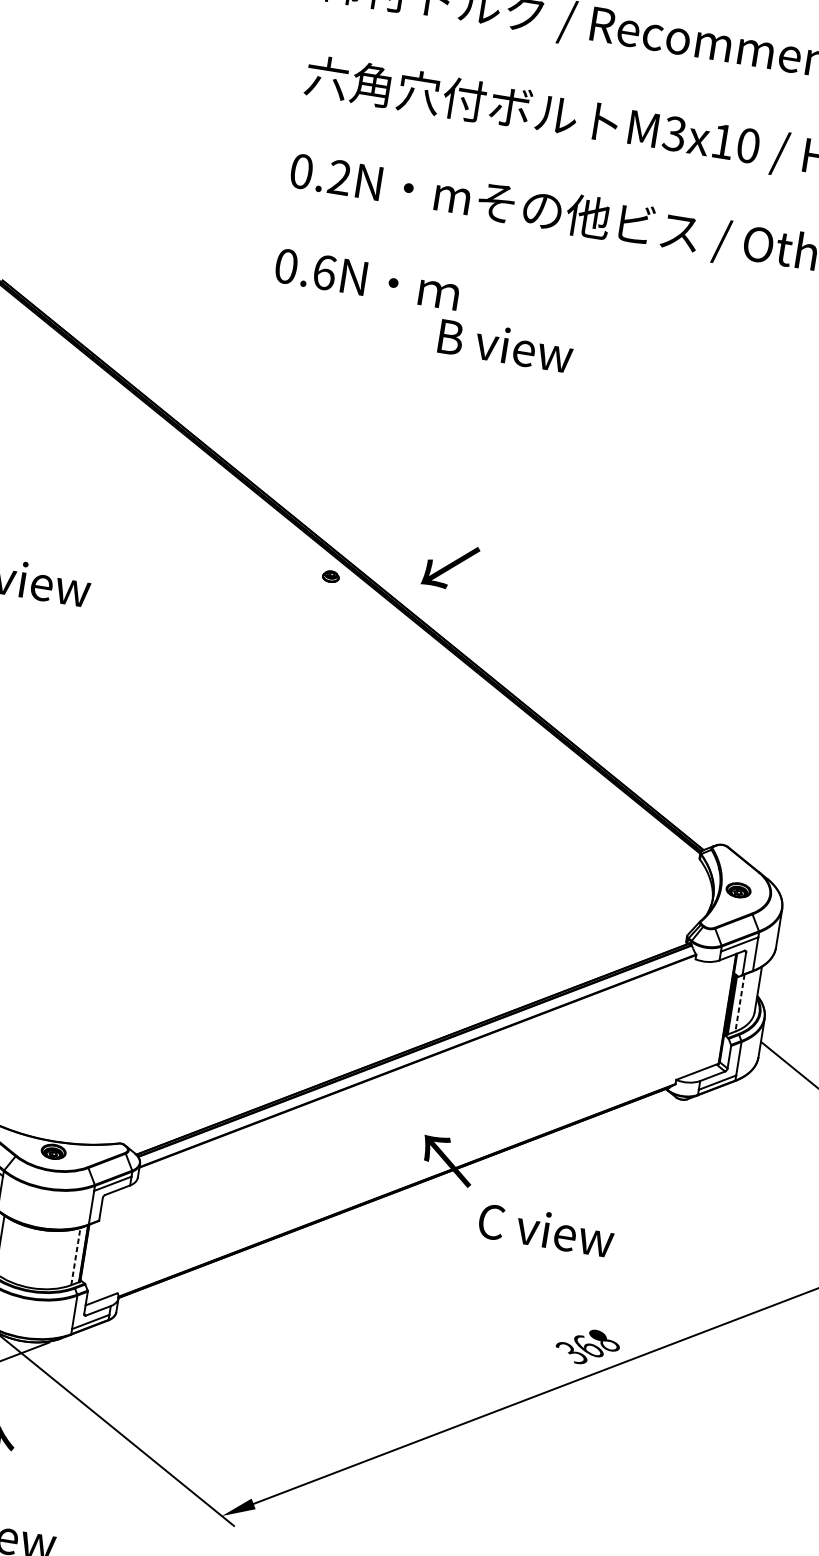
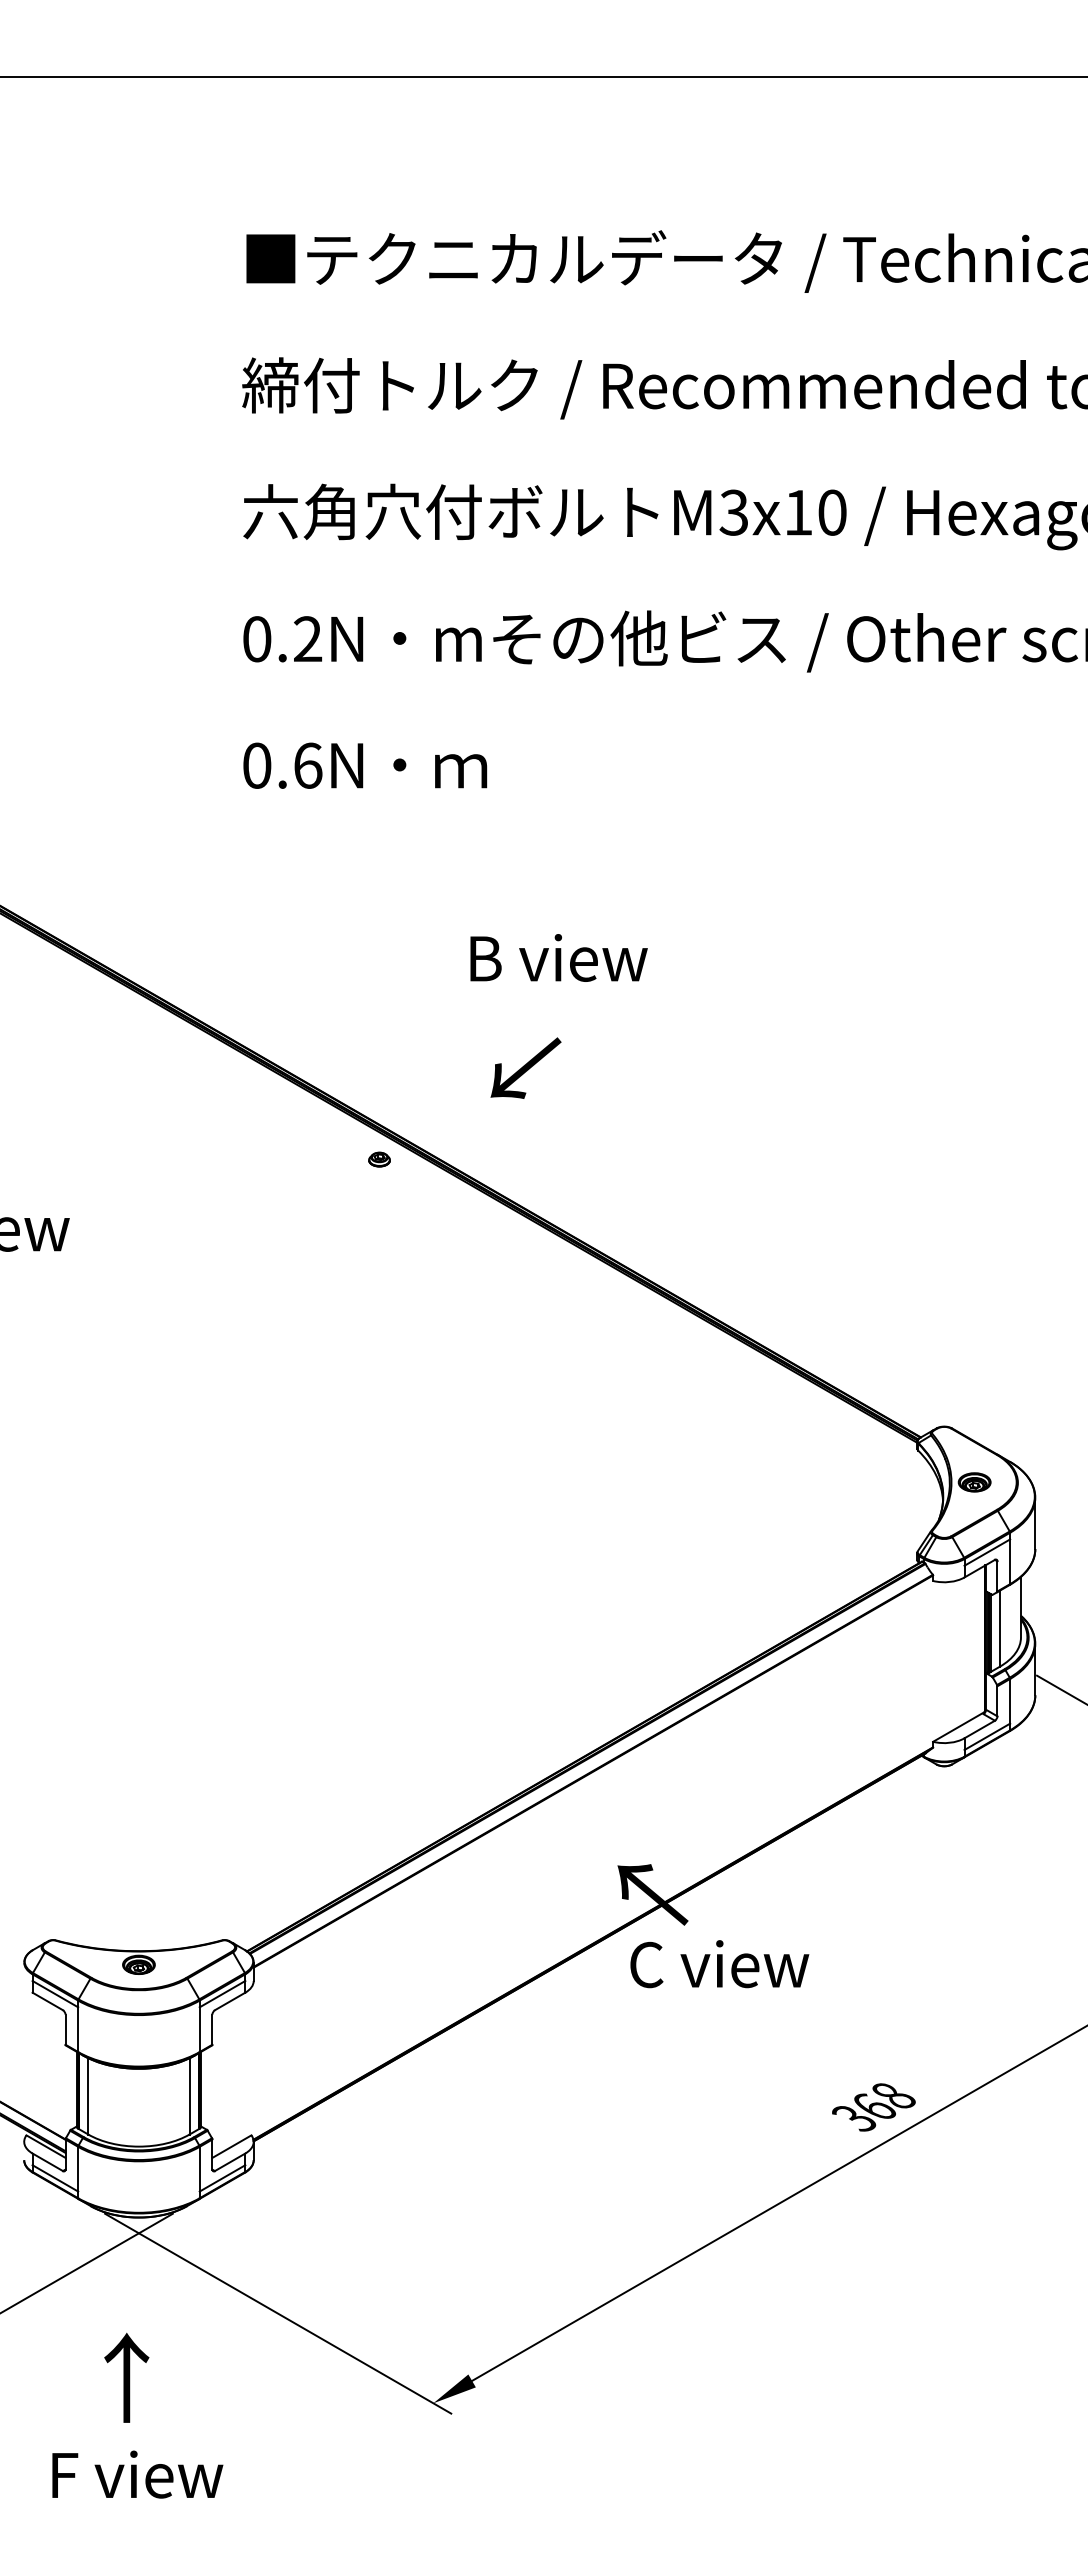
text: (505, 345) -> (558, 957), moved
text: (450, 565) -> (525, 1067), moved
line: (740, 1003) -> (1000, 1629), dashed -> solid
text: (546, 1230) -> (719, 1964), moved
line: (75, 1255) -> (189, 2095), dashed -> solid

